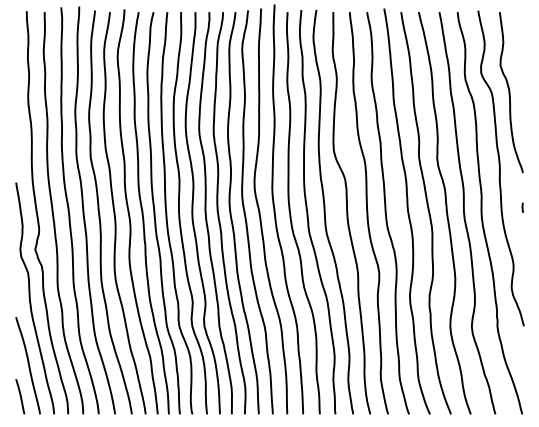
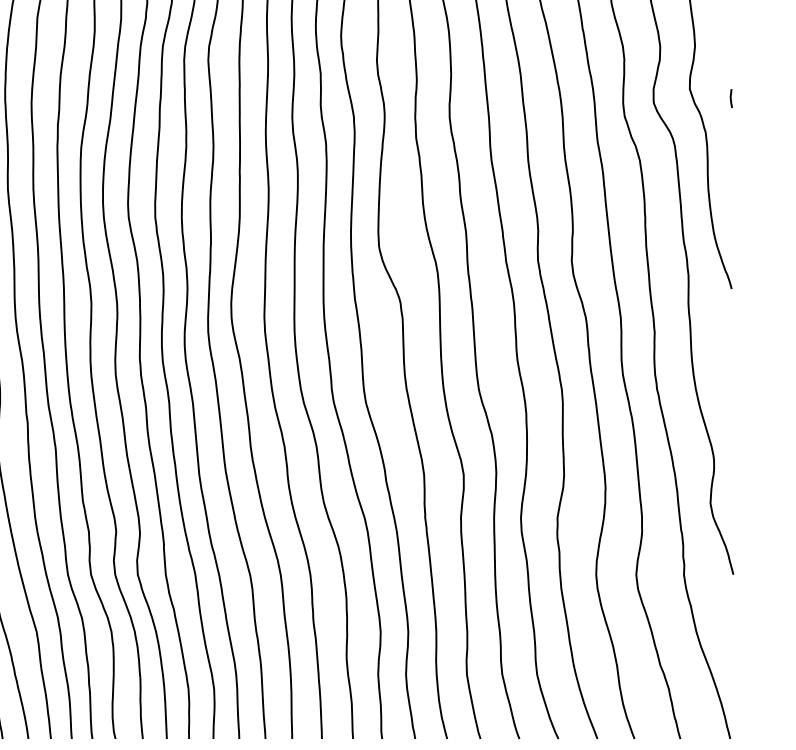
line: (522, 207) -> (730, 97), moved

